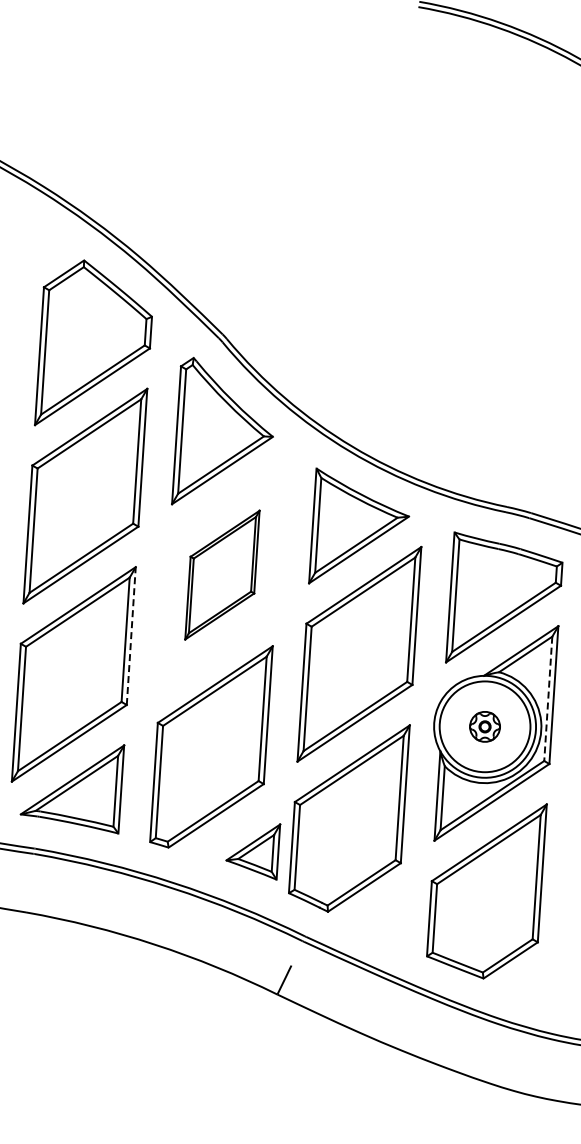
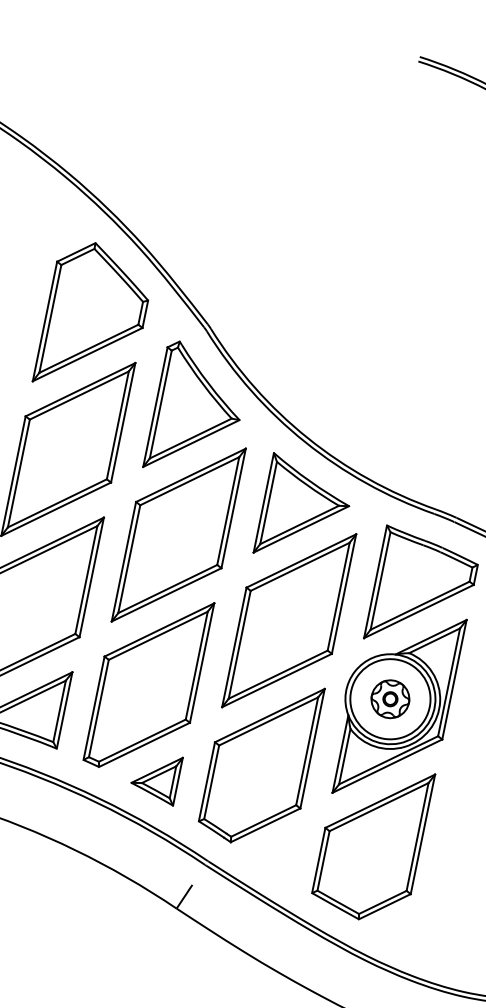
part: (222, 574) -> (178, 534), size x1.67
line: (131, 635) -> (91, 576), dashed -> solid
line: (548, 699) -> (449, 682), dashed -> solid
part: (484, 726) -> (389, 698), size x1.43
part: (253, 851) -> (156, 778), moved

